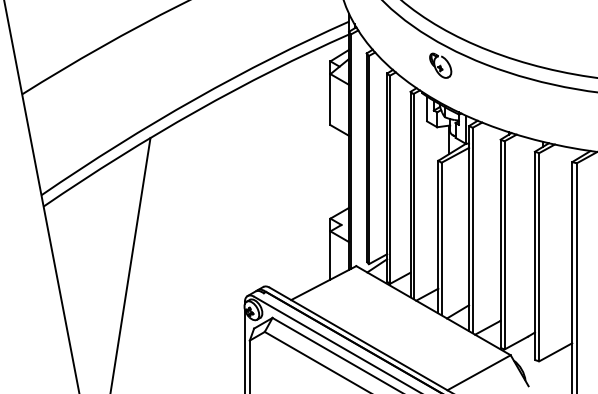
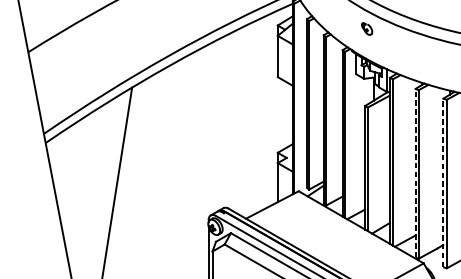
part: (440, 65) -> (366, 28), size x0.6
line: (500, 243) -> (415, 172), solid -> dashed
line: (534, 255) -> (442, 182), solid -> dashed

